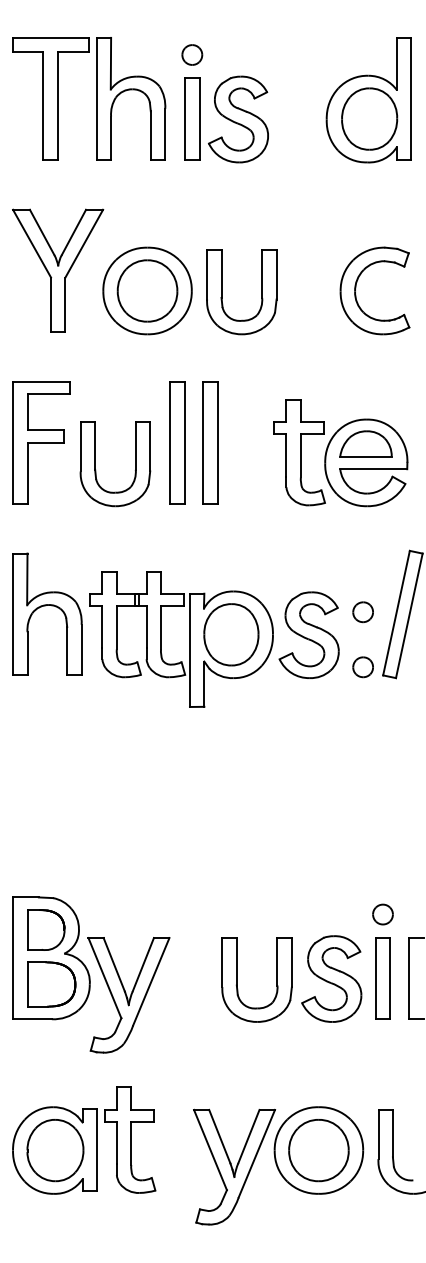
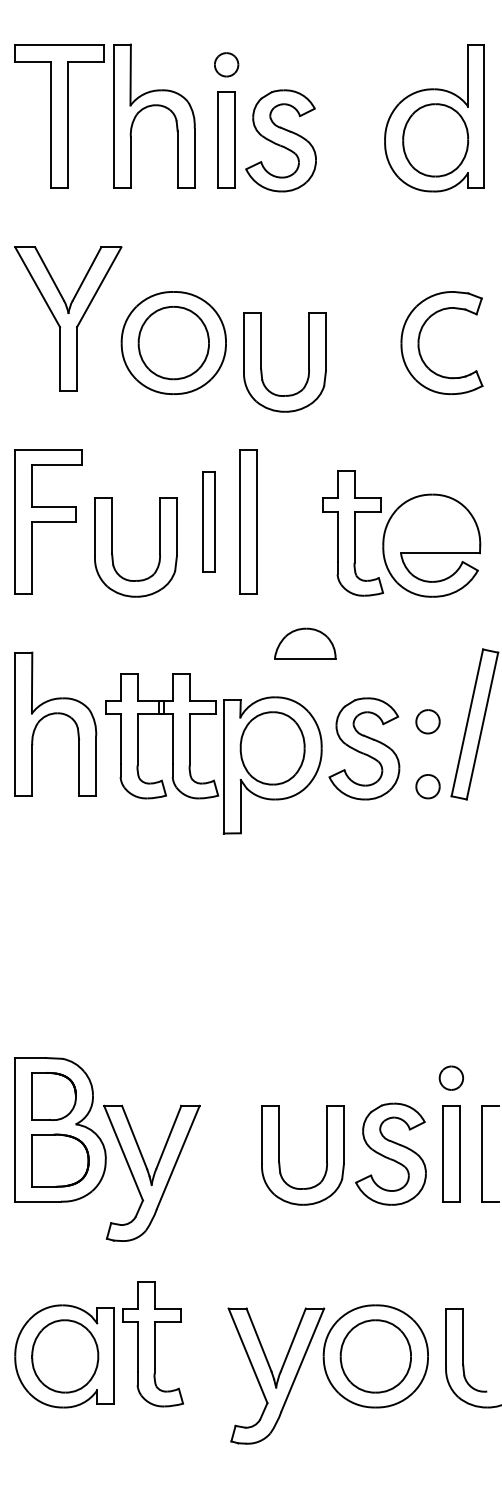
part: (222, 292) -> (262, 362), moved
part: (177, 442) -> (209, 521), size x0.7
part: (365, 443) -> (304, 643), moved

